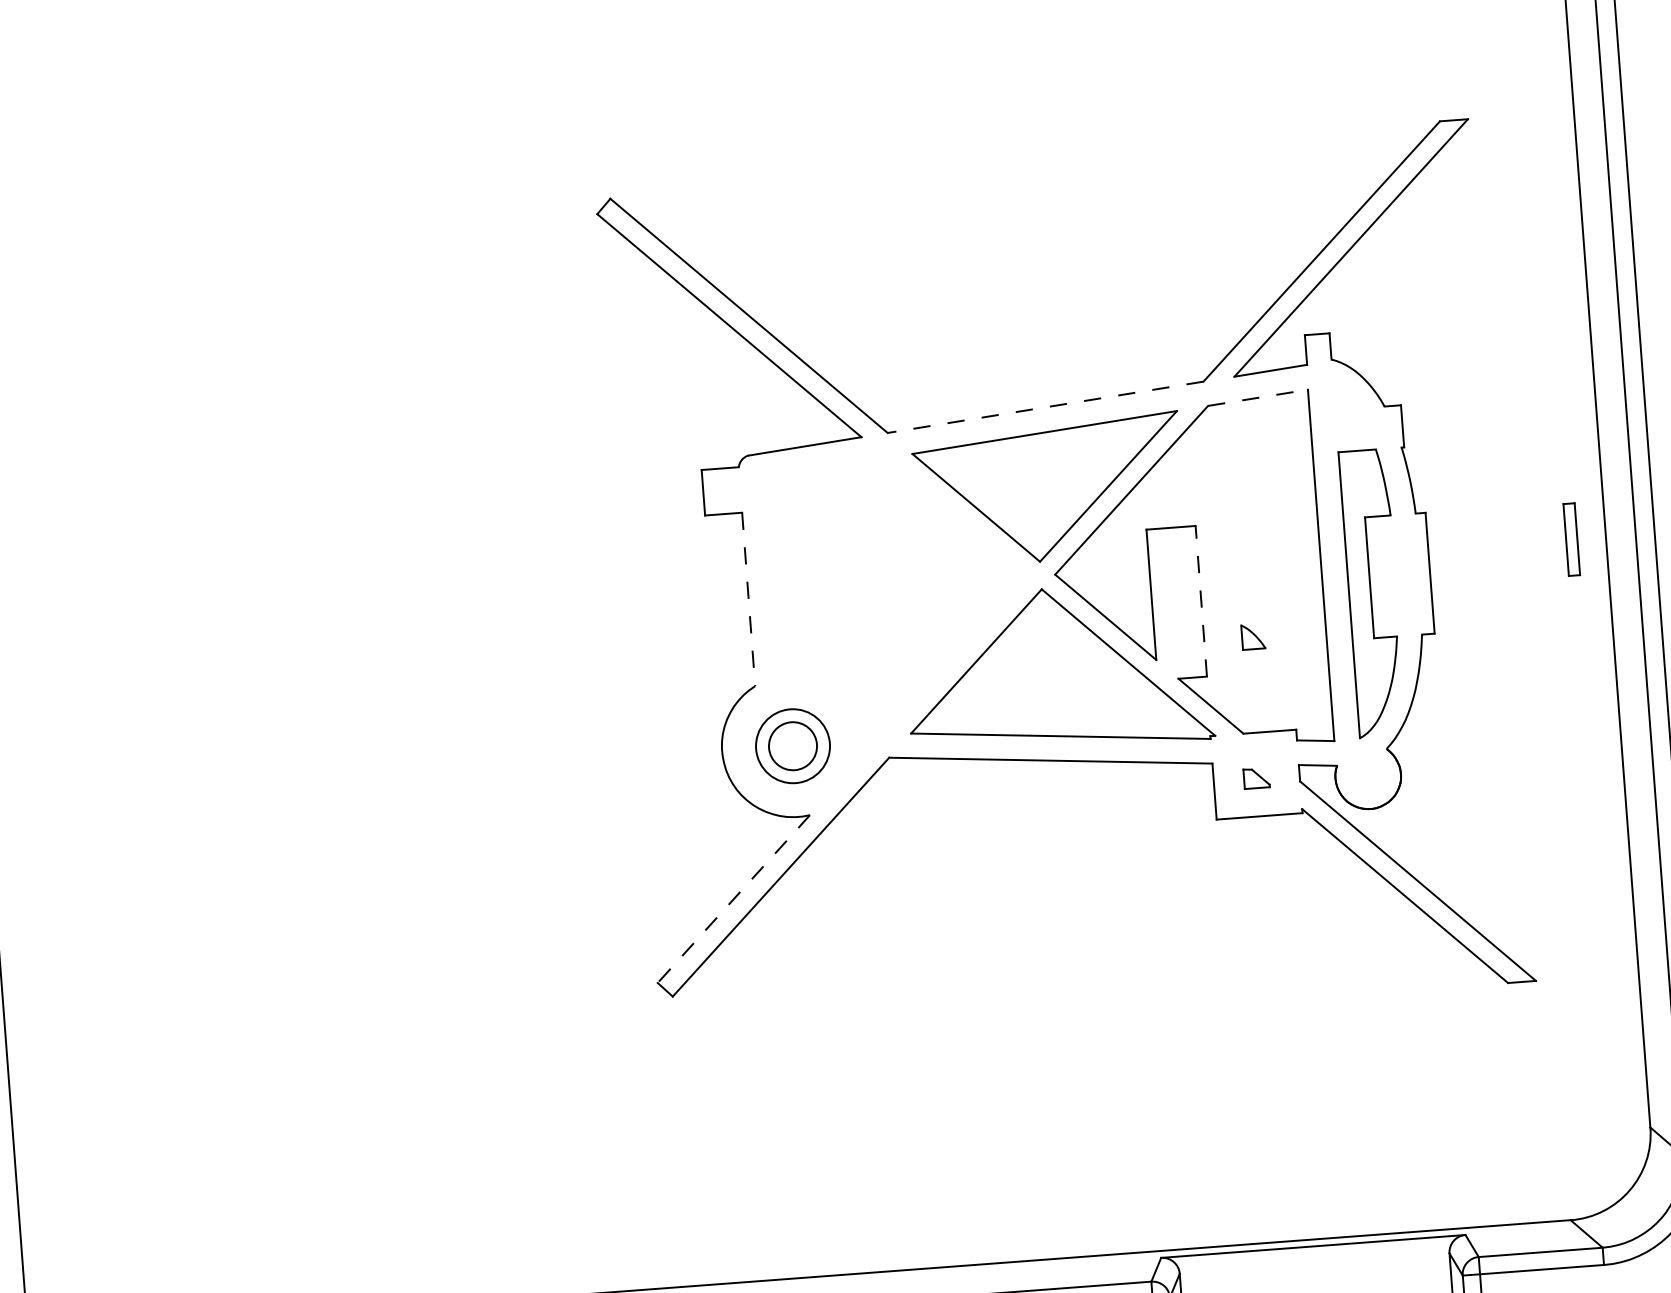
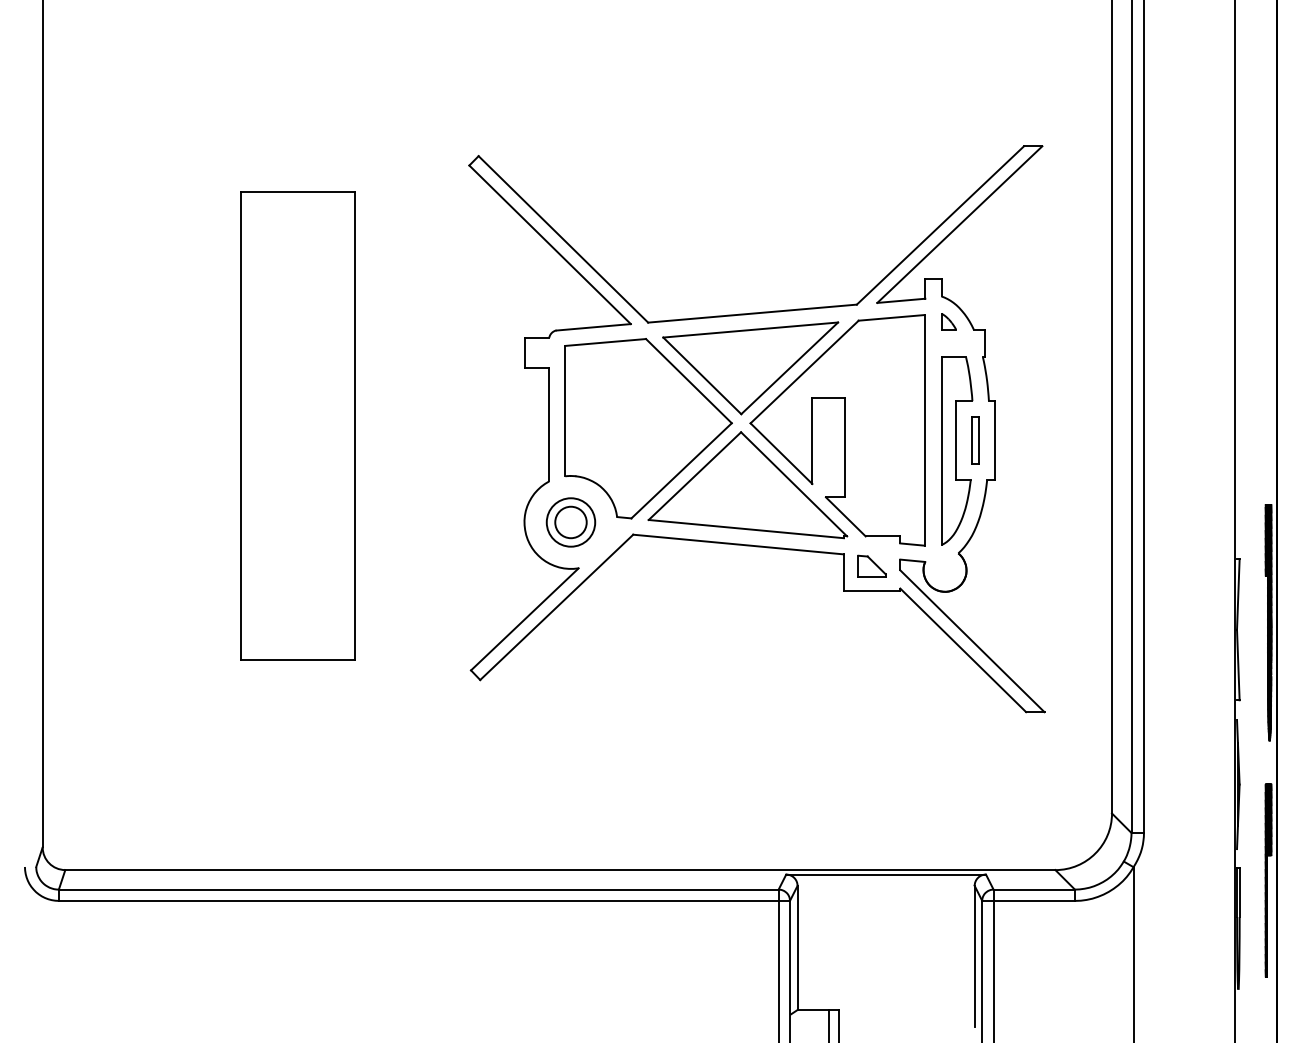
line: (1259, 397) -> (892, 317), dashed -> solid
line: (1045, 407) -> (752, 313), dashed -> solid
part: (1571, 539) -> (975, 440), moved
part: (900, 594) -> (648, 428), added
line: (749, 599) -> (549, 424), dashed -> solid
line: (1201, 600) -> (844, 447), dashed -> solid
part: (365, 629) -> (297, 425), added
part: (1252, 636) -> (948, 321), moved
part: (1255, 777) -> (871, 565), size x1.67
line: (733, 899) -> (524, 619), dashed -> solid

